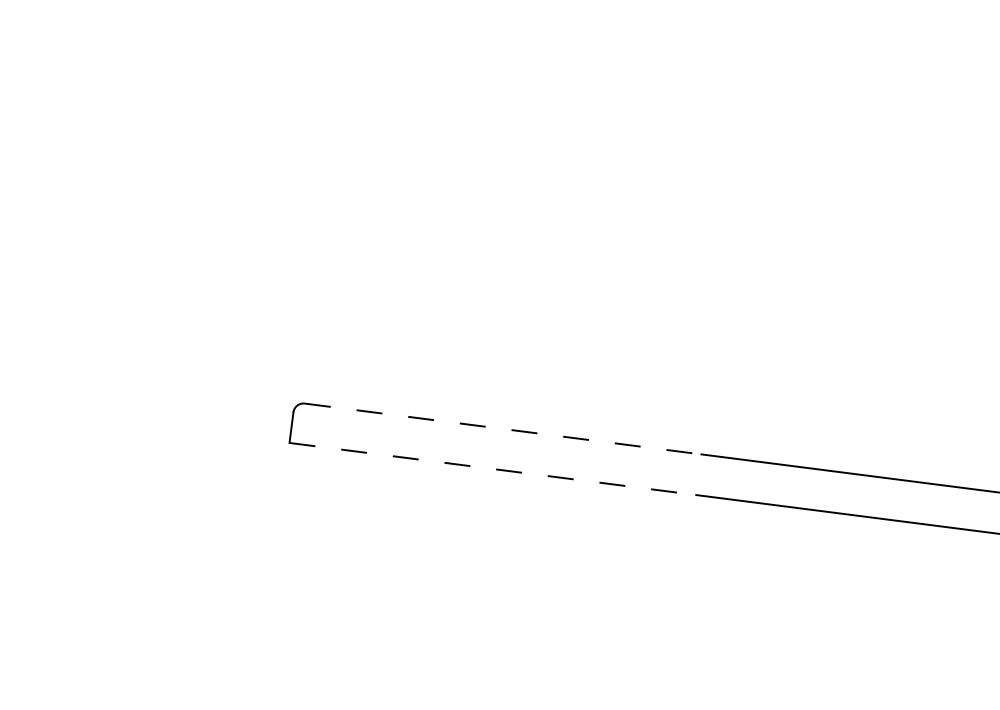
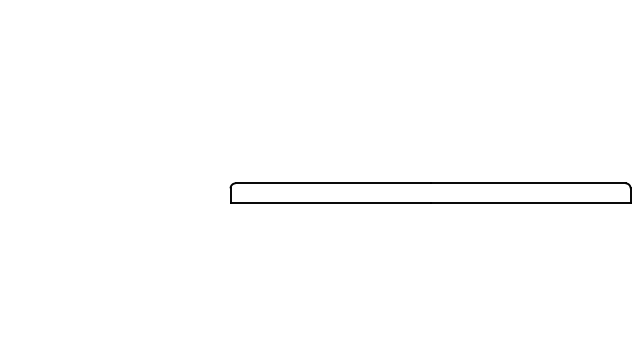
line: (504, 429) -> (333, 183), dashed -> solid
line: (494, 469) -> (331, 203), dashed -> solid

